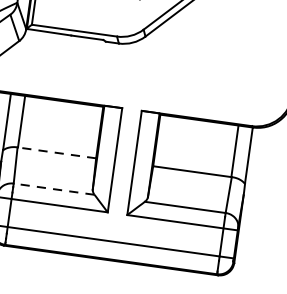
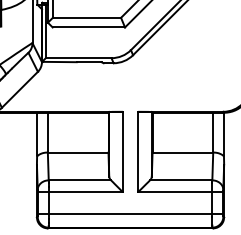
line: (55, 152) -> (77, 152), dashed -> solid
line: (53, 189) -> (79, 180), dashed -> solid

